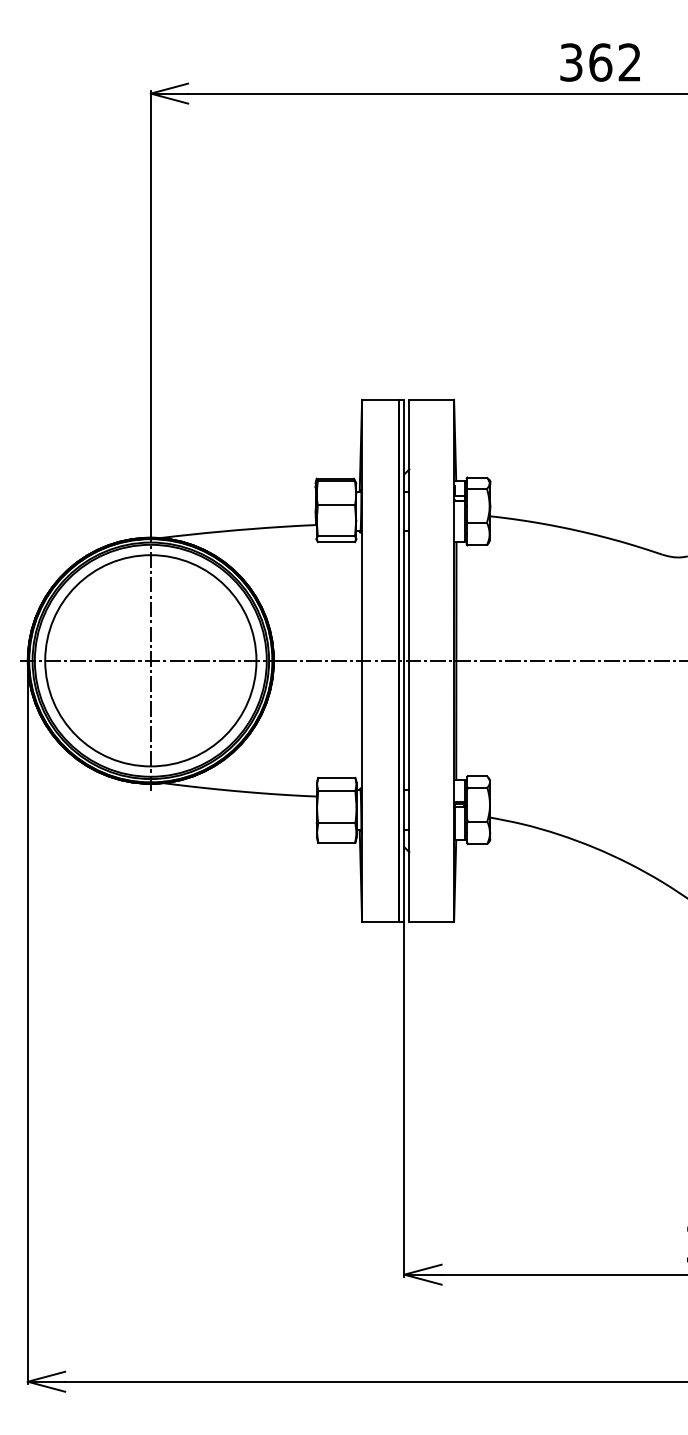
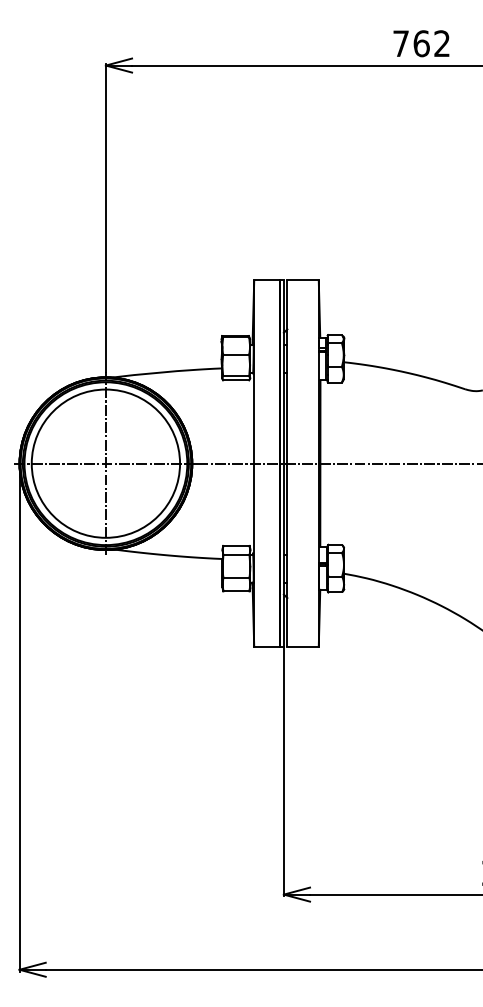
text: (570, 62) -> (400, 43), 362 -> 762

